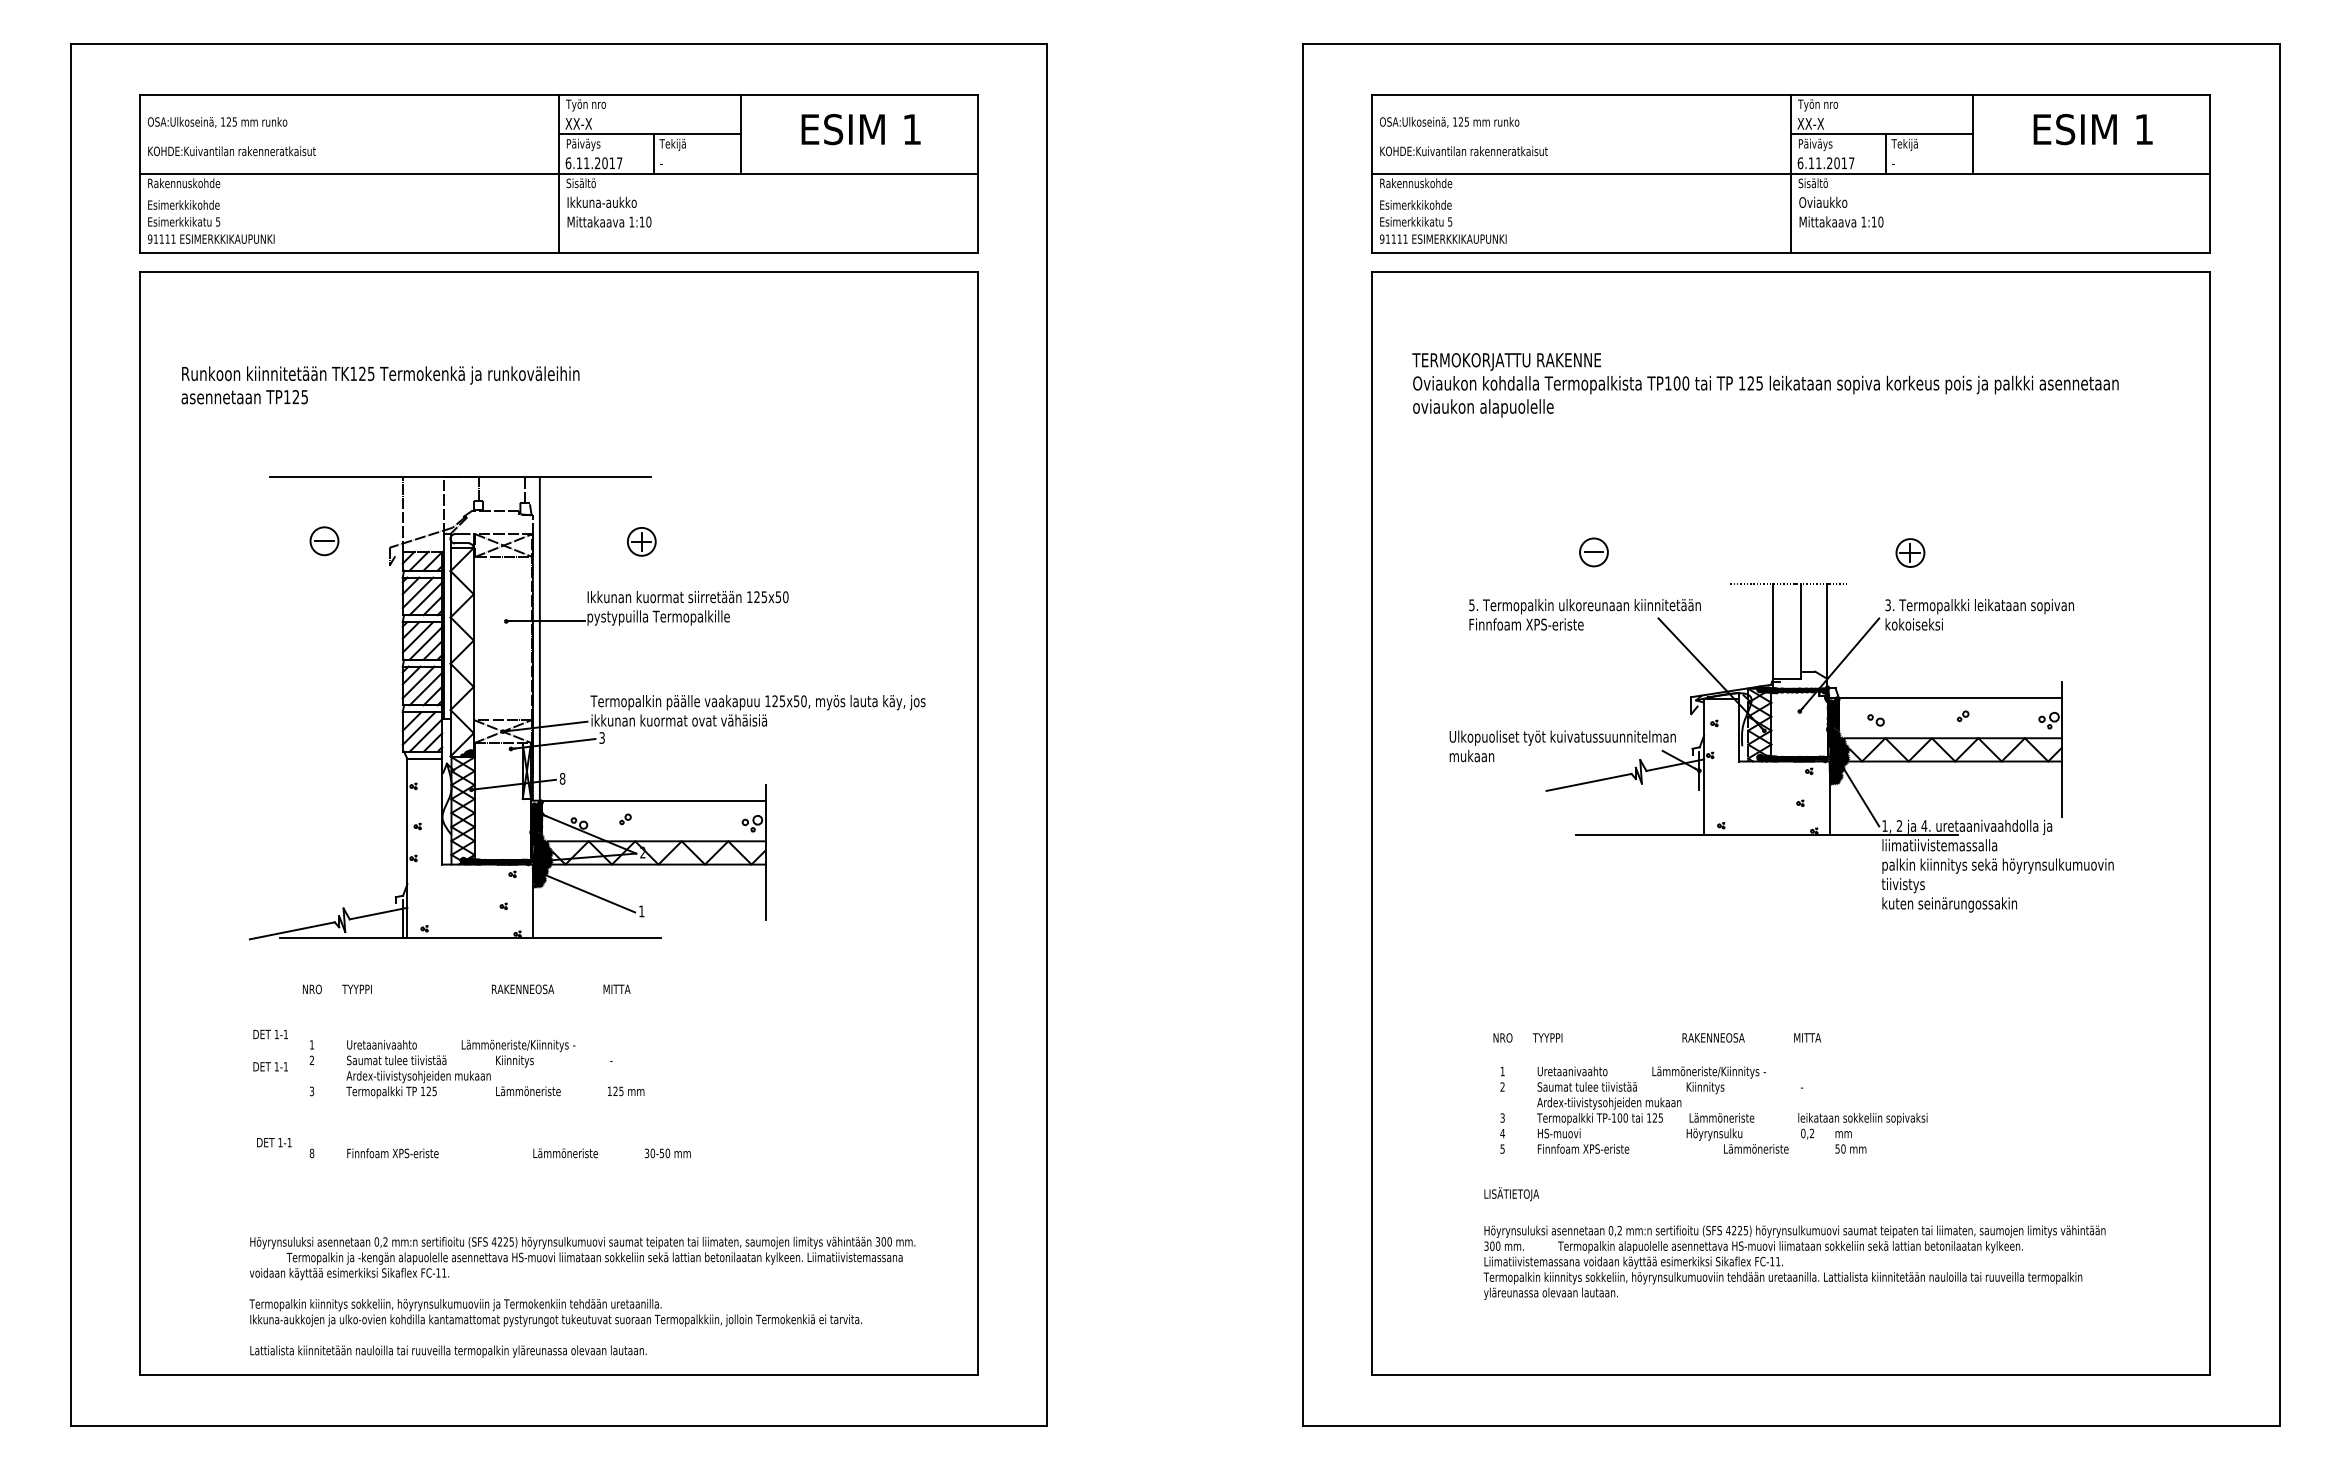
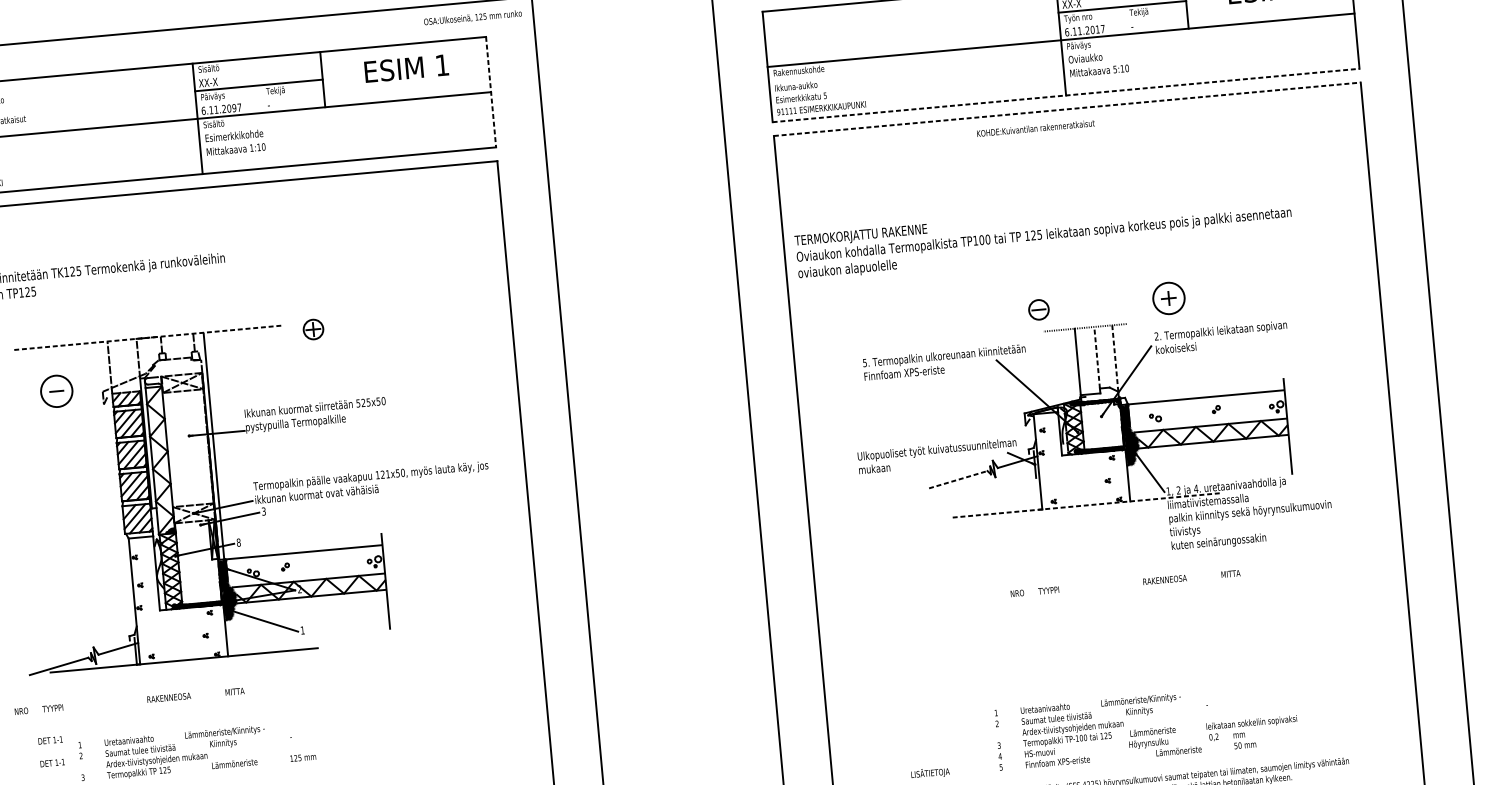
text: (585, 105) -> (211, 69), Työn nro -> Sisältö
text: (1449, 122) -> (472, 18), moved
text: (1817, 144) -> (1077, 18), Päiväys -> Työn nro
text: (1463, 151) -> (1035, 128), moved
line: (653, 153) -> (262, 98), removed
line: (1885, 153) -> (1126, 20), removed
text: (612, 163) -> (234, 108), 6.11.2017 -> 6.11.2097
line: (977, 173) -> (490, 91), solid -> dashed
text: (1815, 184) -> (1078, 46), Sisältö -> Päiväys
text: (608, 201) -> (234, 135), Ikkuna-aukko -> Esimerkkikohde
text: (1416, 204) -> (800, 85), Esimerkkikohde -> Ikkuna-aukko
text: (1863, 221) -> (1114, 69), 1:10 -> 5:10
line: (1791, 252) -> (1066, 95), solid -> dashed
line: (1791, 272) -> (1067, 109), solid -> dashed
text: (1765, 385) -> (1043, 235), moved
line: (460, 477) -> (148, 337), solid -> dashed
circle: (324, 541) -> (56, 391), size x1.6
part: (641, 541) -> (313, 329), moved
part: (1593, 552) -> (1038, 309), moved
circle: (1910, 553) -> (1169, 298), size x1.6
text: (749, 597) -> (358, 403), 125x50 -> 525x50
text: (1887, 605) -> (1156, 336), 3. -> 2.
line: (1801, 627) -> (1097, 357), solid -> dashed
line: (1826, 630) -> (1115, 358), solid -> dashed
text: (782, 701) -> (387, 474), 125x50, -> 121x50,
line: (1589, 782) -> (958, 479), solid -> dashed
line: (1766, 835) -> (1086, 505), solid -> dashed
text: (466, 989) -> (129, 701), moved
text: (1657, 1037) -> (1125, 583), moved
text: (1713, 1109) -> (1146, 726), moved

